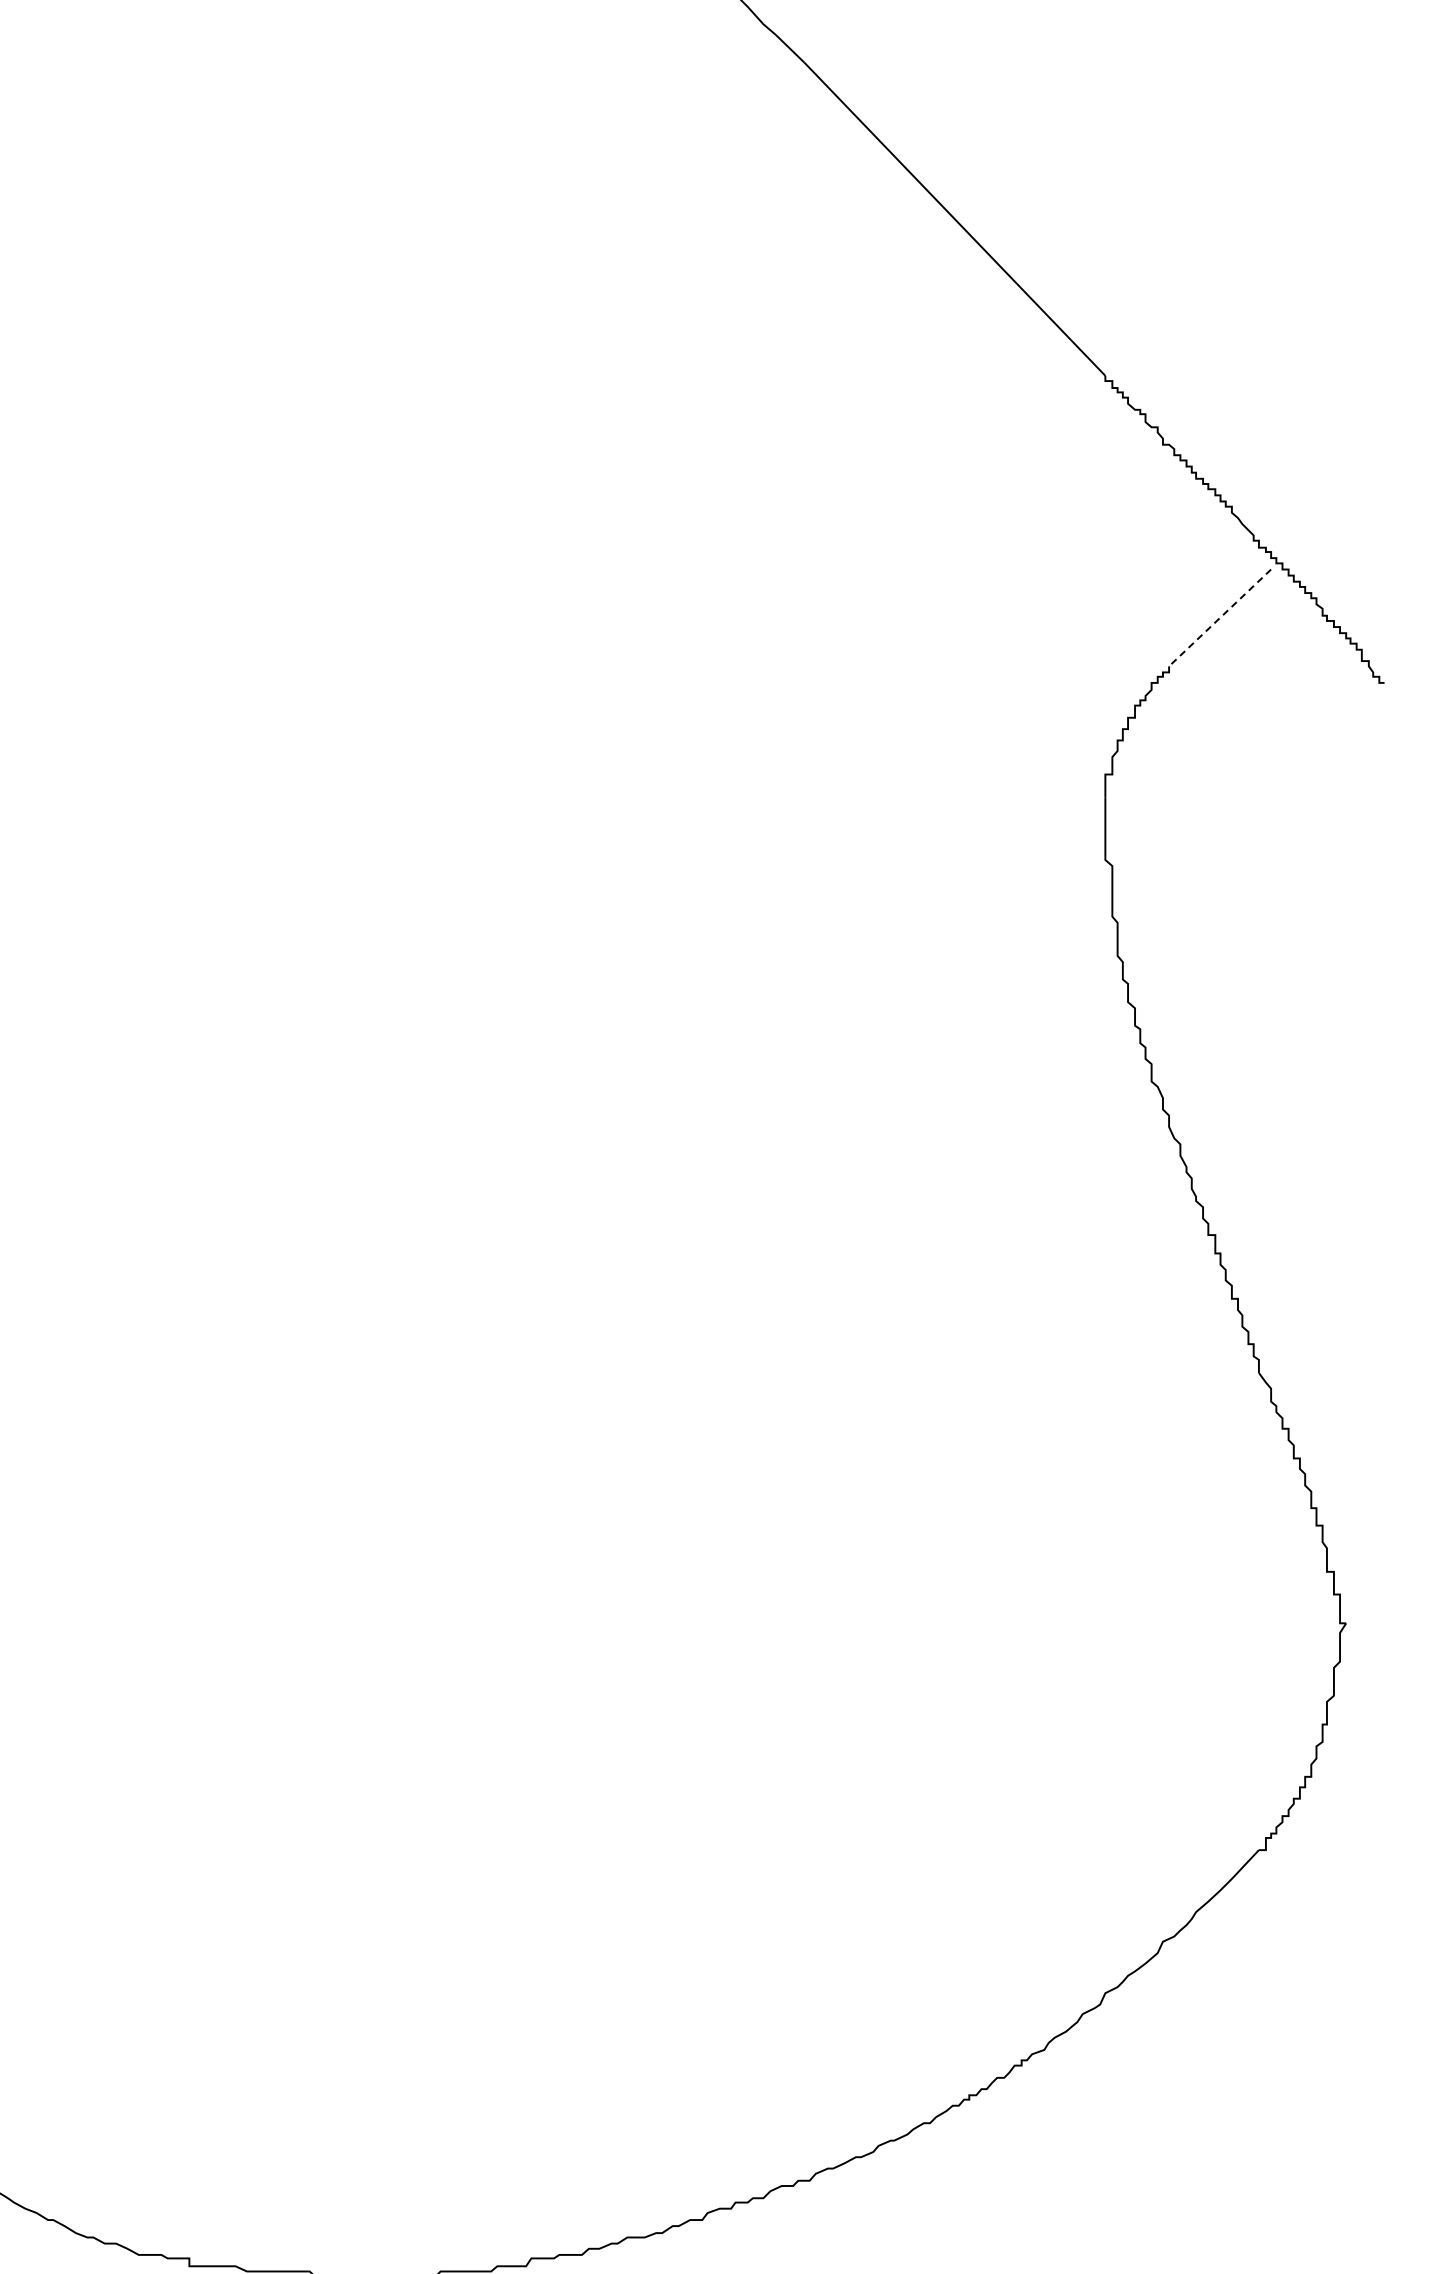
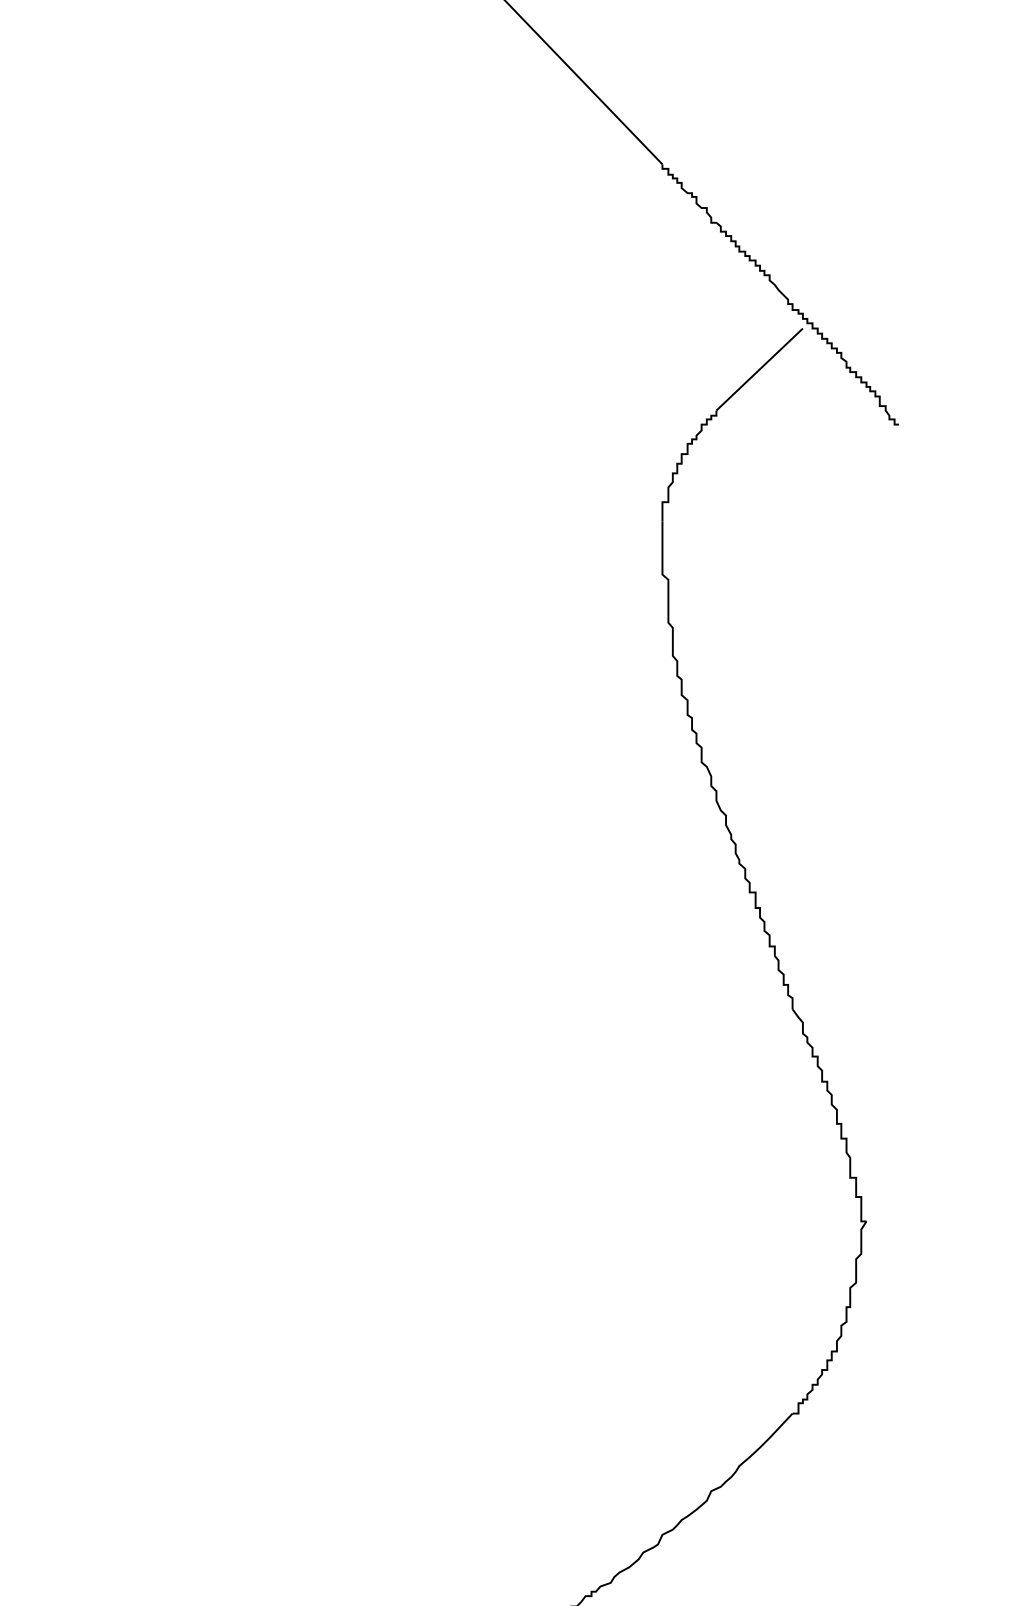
line: (1219, 618) -> (759, 370), dashed -> solid

